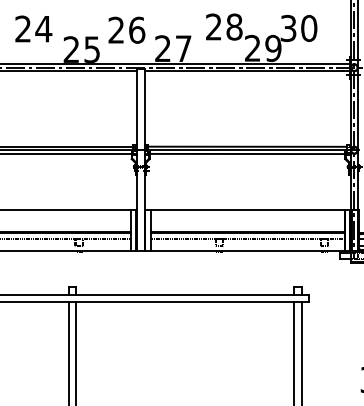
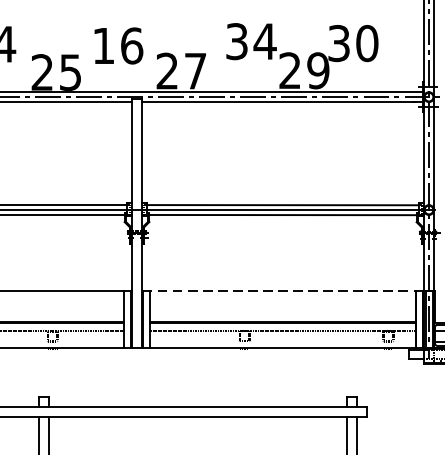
text: (224, 26) -> (251, 40), 28 -> 34
text: (115, 29) -> (102, 44), 26 -> 16
line: (247, 209) -> (282, 290), solid -> dashed

